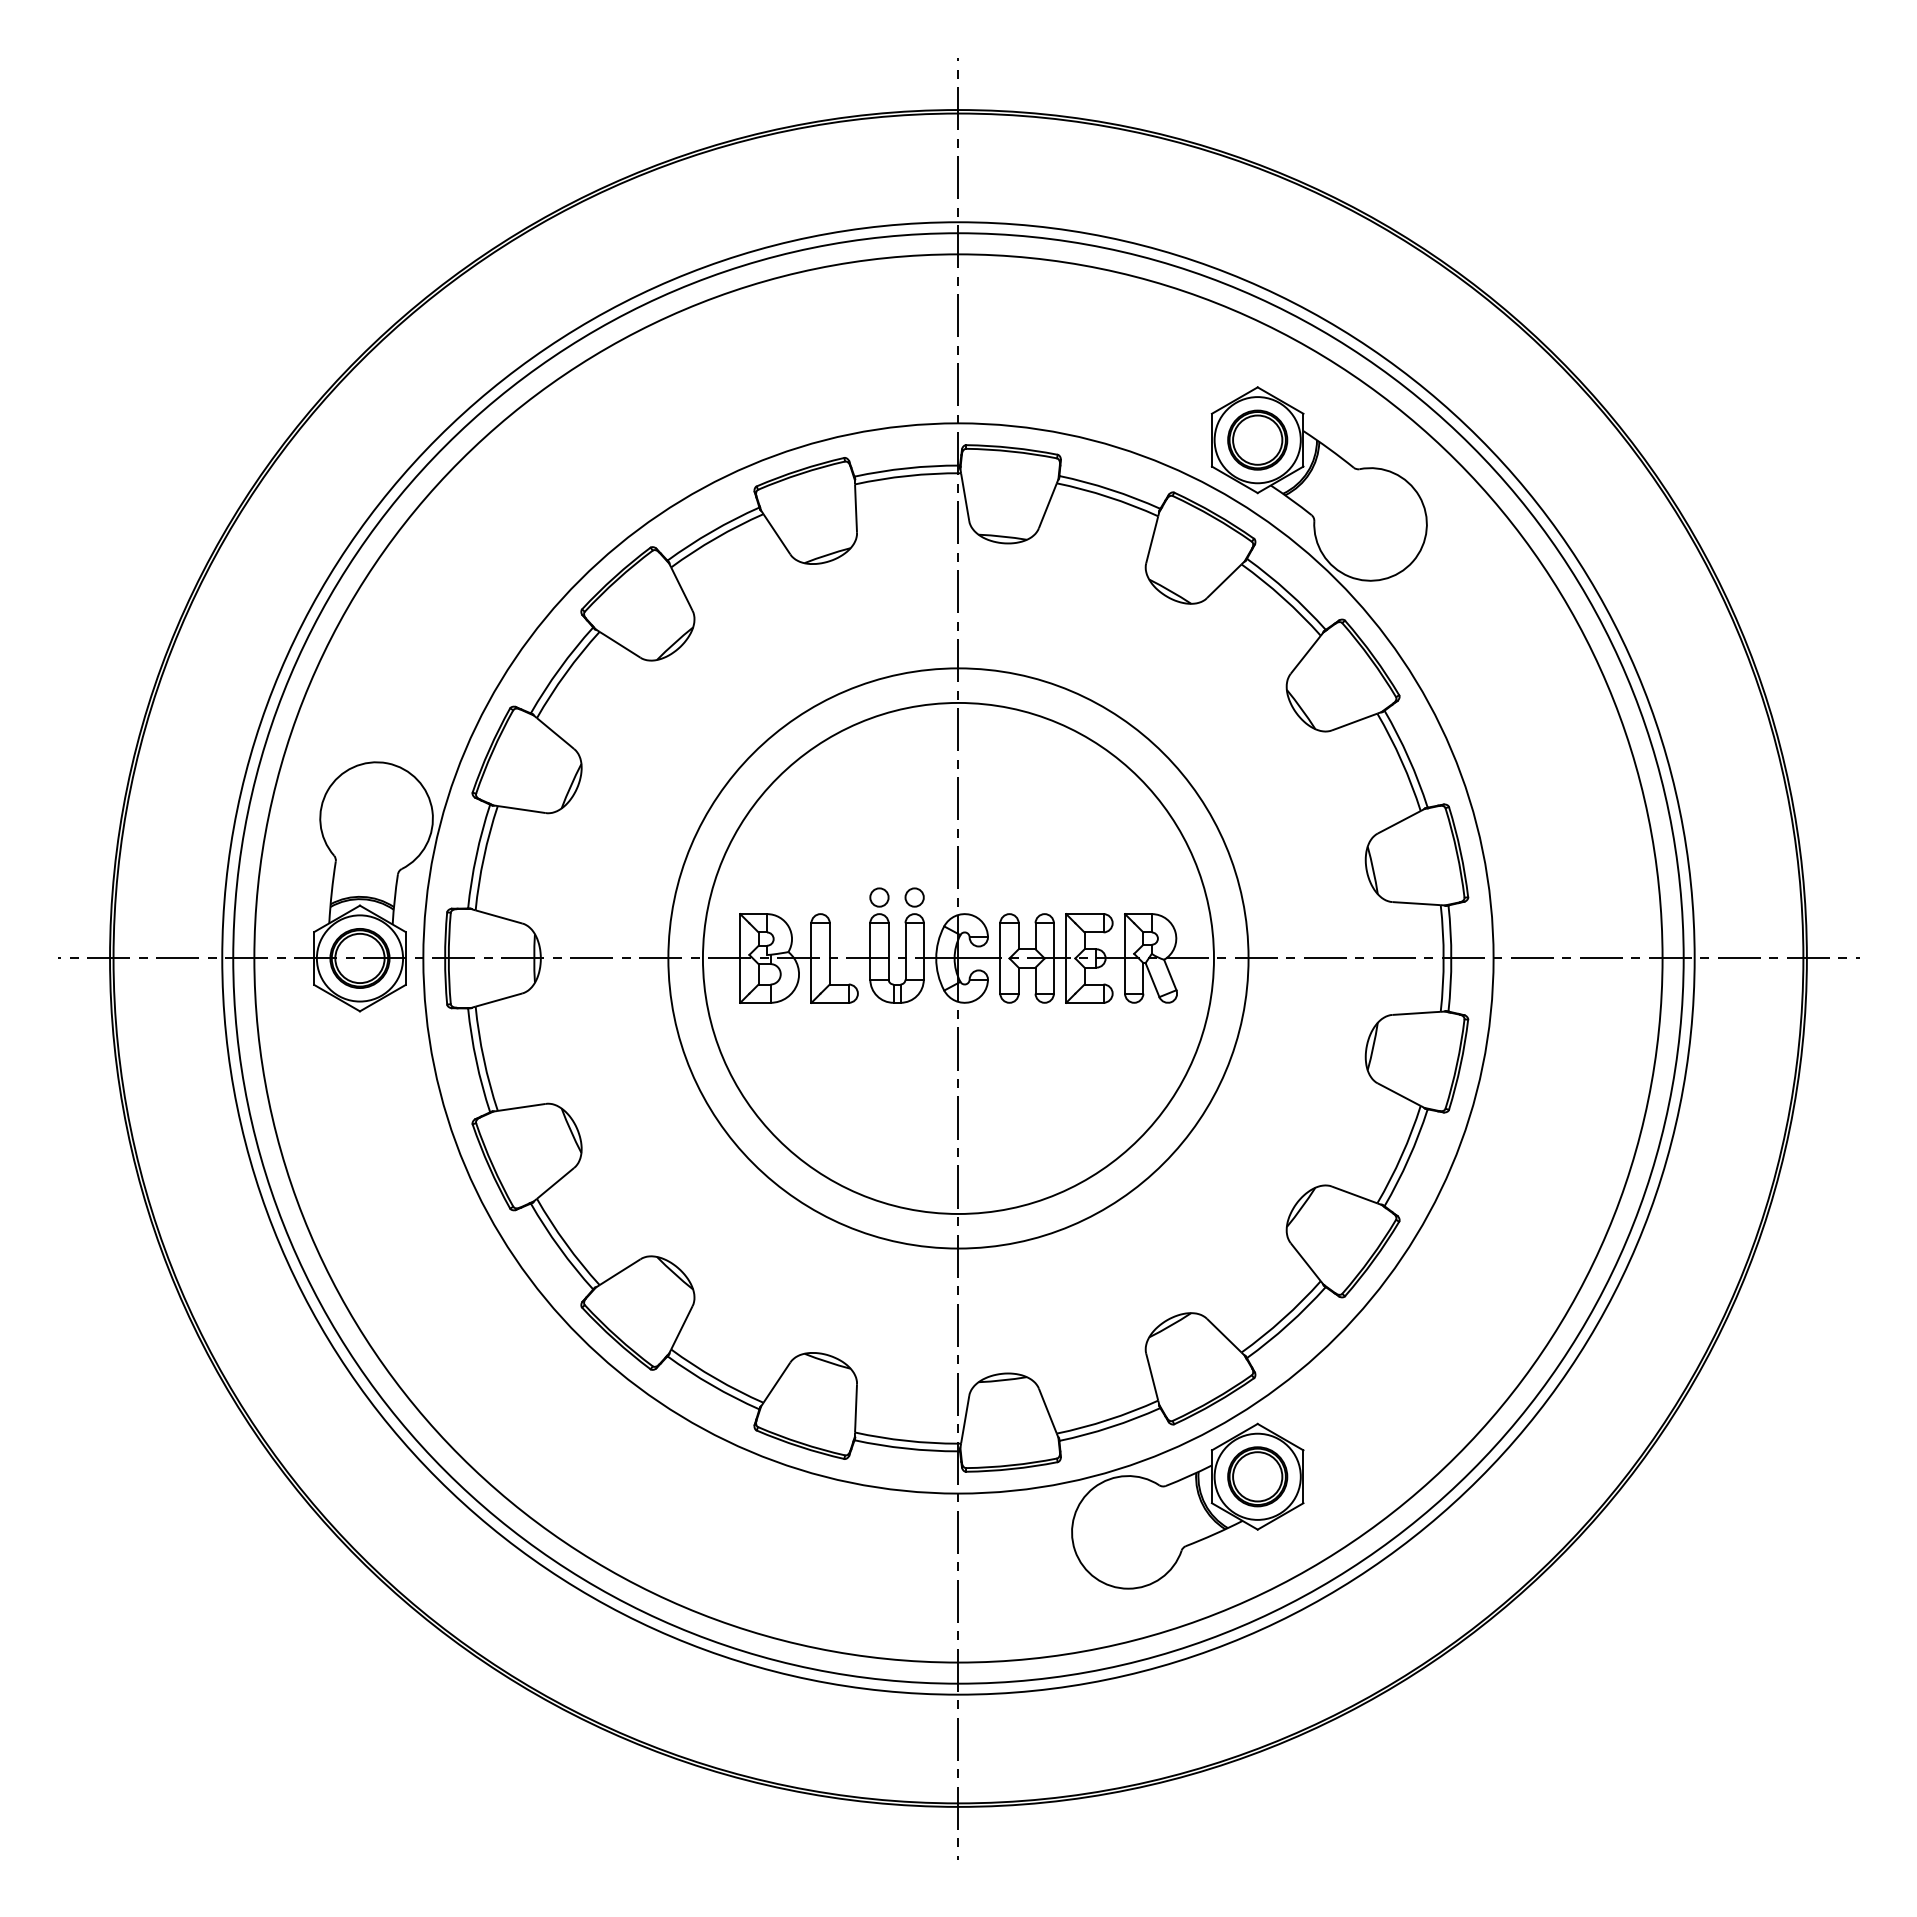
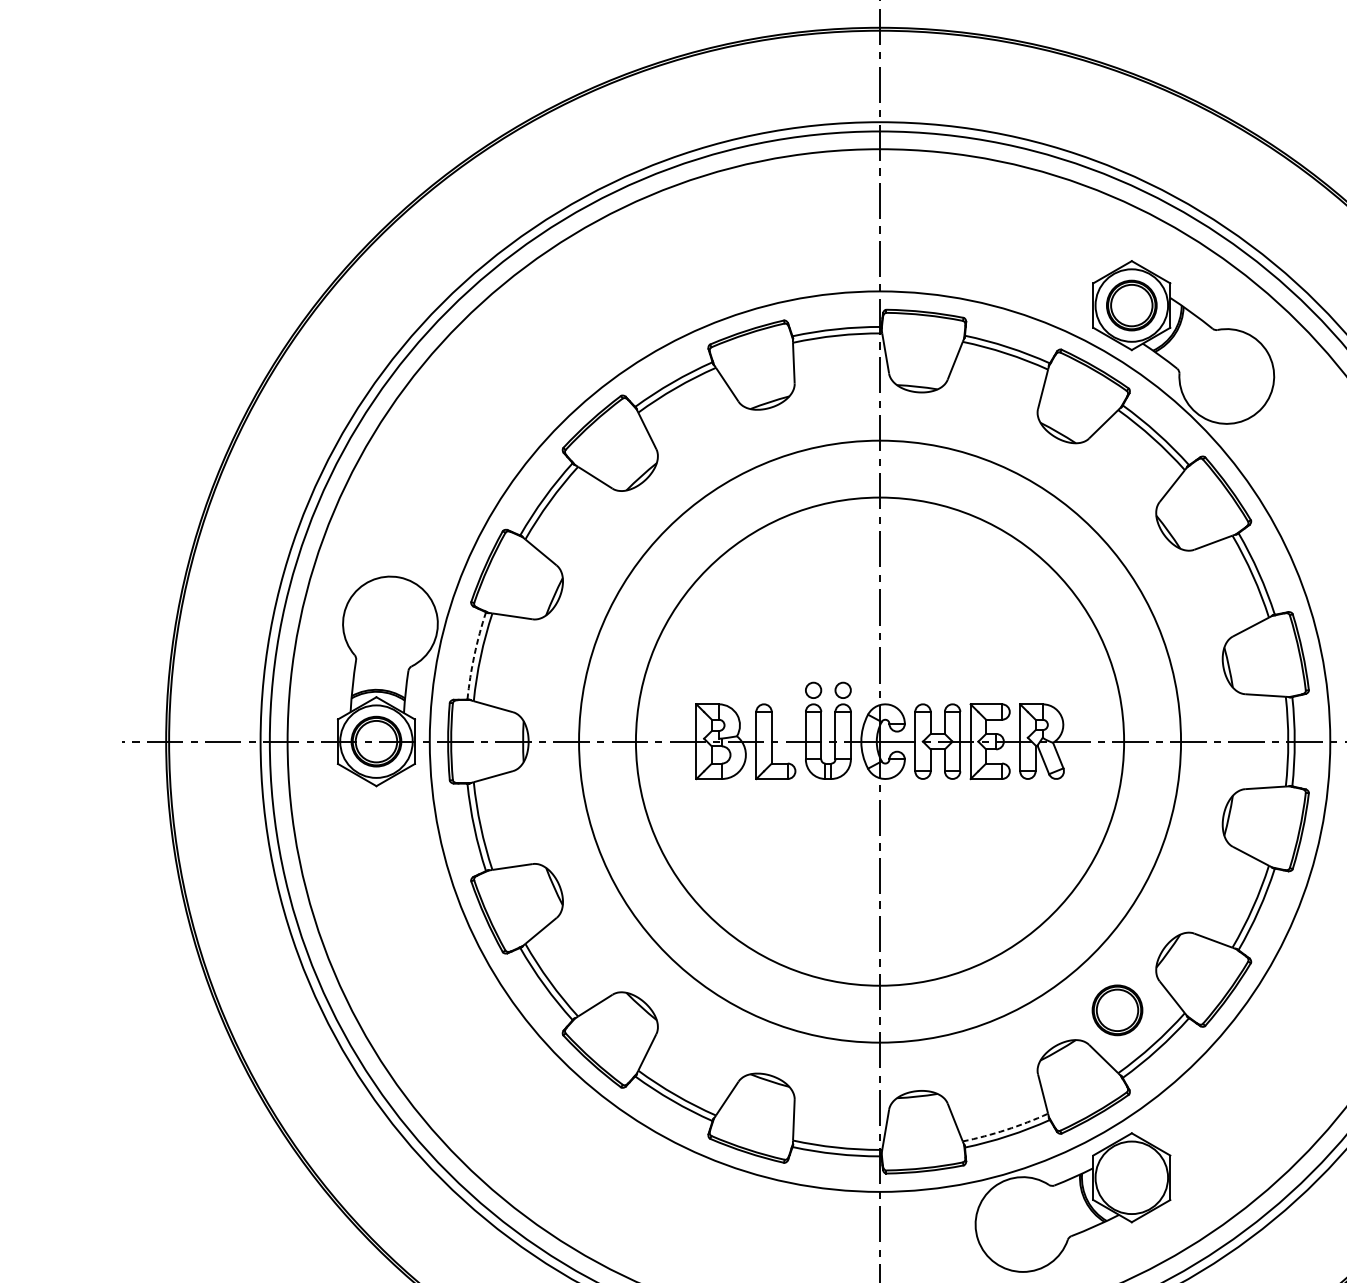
arc: (476, 856) -> (474, 655), solid -> dashed
circle: (957, 957) -> (879, 740), size x1.4
arc: (1108, 1419) -> (1006, 1129), solid -> dashed
part: (1257, 1476) -> (1117, 1010), moved

